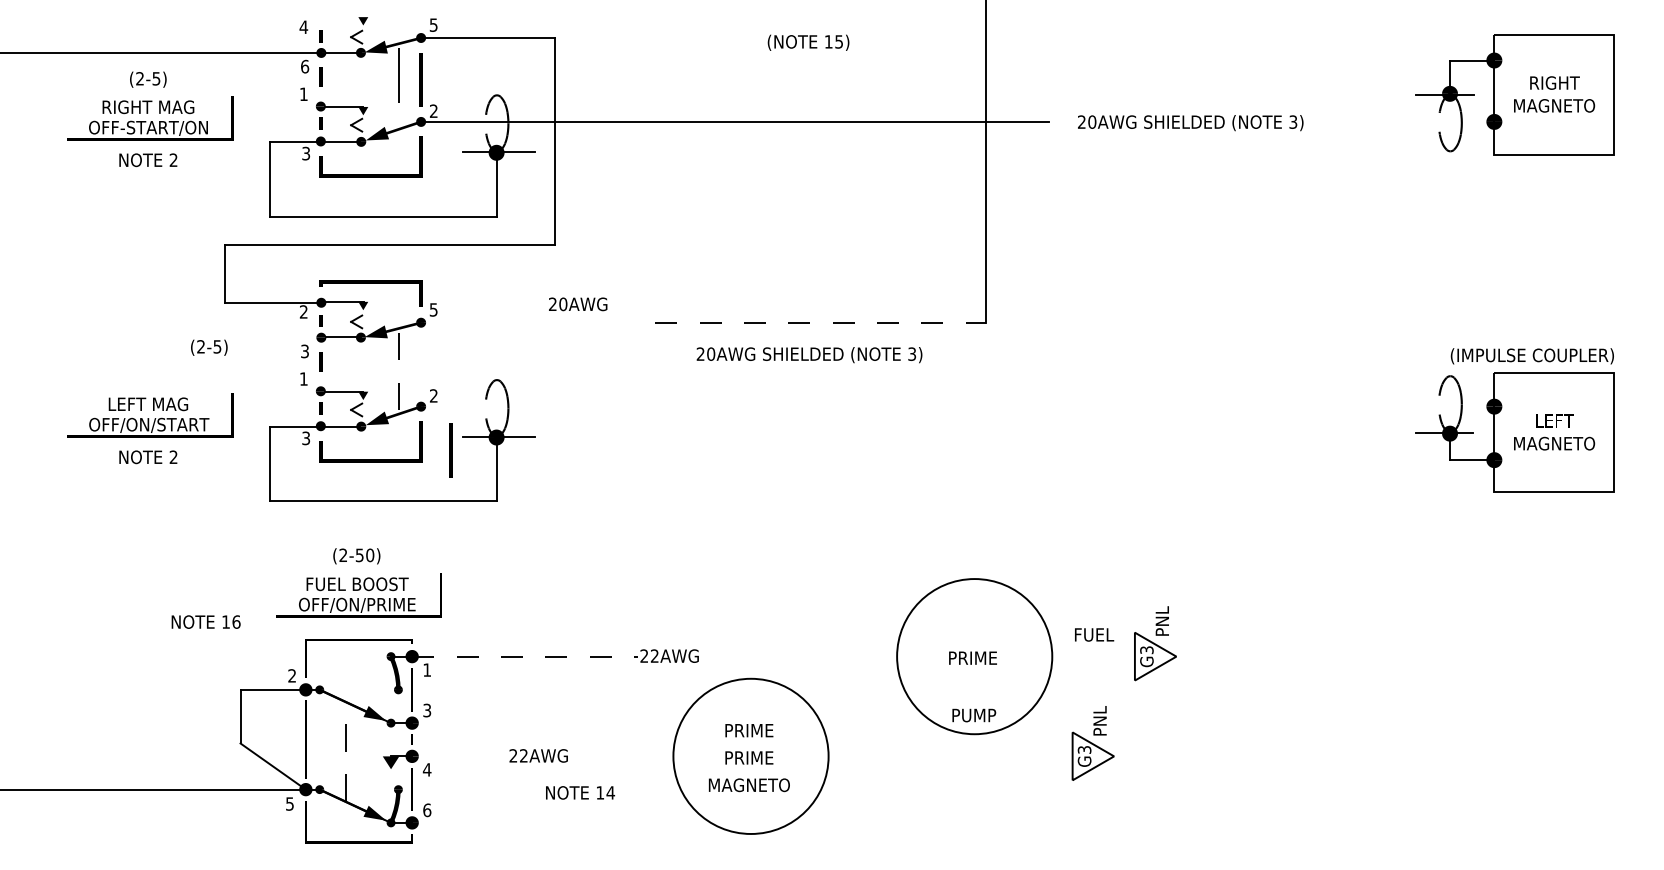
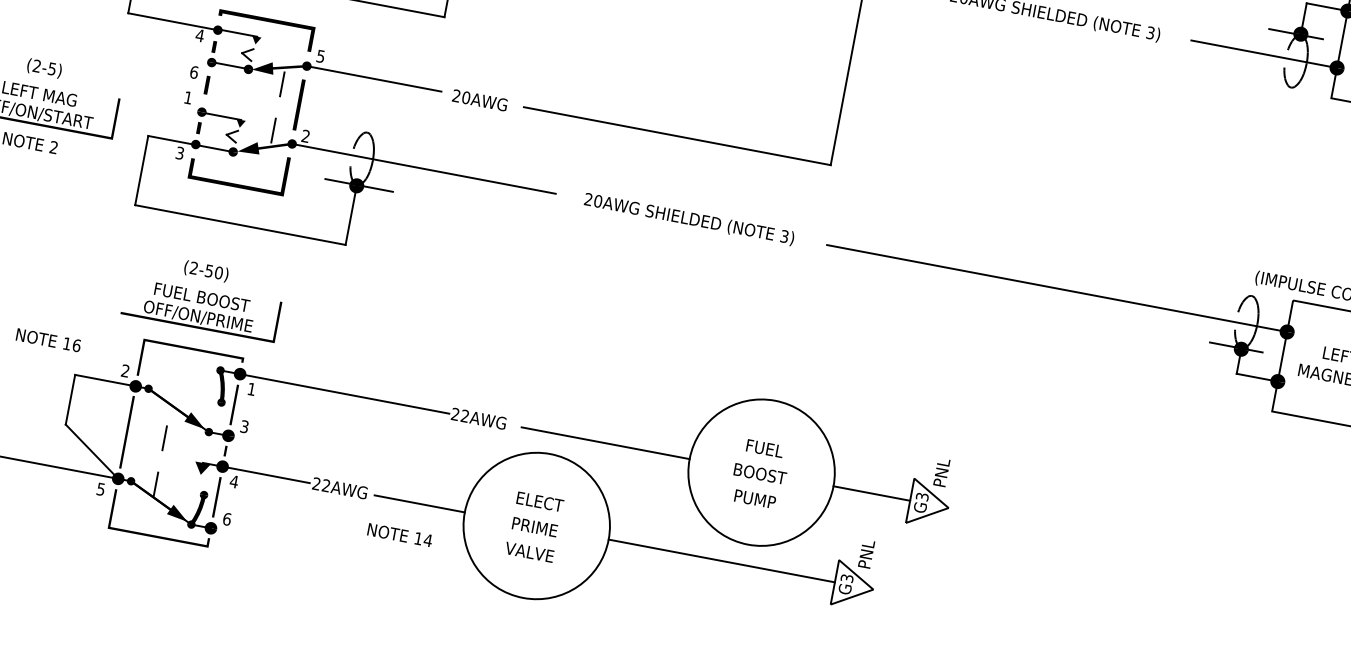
line: (1415, 121) -> (1264, 53), added
text: (578, 304) -> (480, 100), moved
text: (303, 311) -> (199, 35), 2 -> 4
line: (493, 322) -> (374, 78), added
line: (821, 322) -> (678, 136), dashed -> solid
text: (209, 347) -> (44, 68), moved
text: (305, 351) -> (194, 72), 3 -> 6
text: (809, 355) -> (689, 219), moved
line: (563, 406) -> (424, 168), added
line: (1246, 406) -> (1057, 288), added
line: (450, 450) -> (298, 104), moved
text: (205, 621) -> (48, 339), moved
text: (1094, 634) -> (765, 448), moved
line: (524, 656) -> (344, 393), dashed -> solid
line: (806, 656) -> (605, 443), added
line: (1093, 656) -> (871, 493), added
text: (973, 657) -> (760, 473), PRIME -> BOOST
text: (974, 715) -> (755, 499), moved
text: (749, 730) -> (539, 501), PRIME -> ELECT
line: (460, 756) -> (267, 475), added
line: (624, 756) -> (419, 503), added
line: (950, 756) -> (721, 561), added
text: (748, 785) -> (529, 552), MAGNETO -> VALVE
text: (580, 792) -> (400, 534), moved

